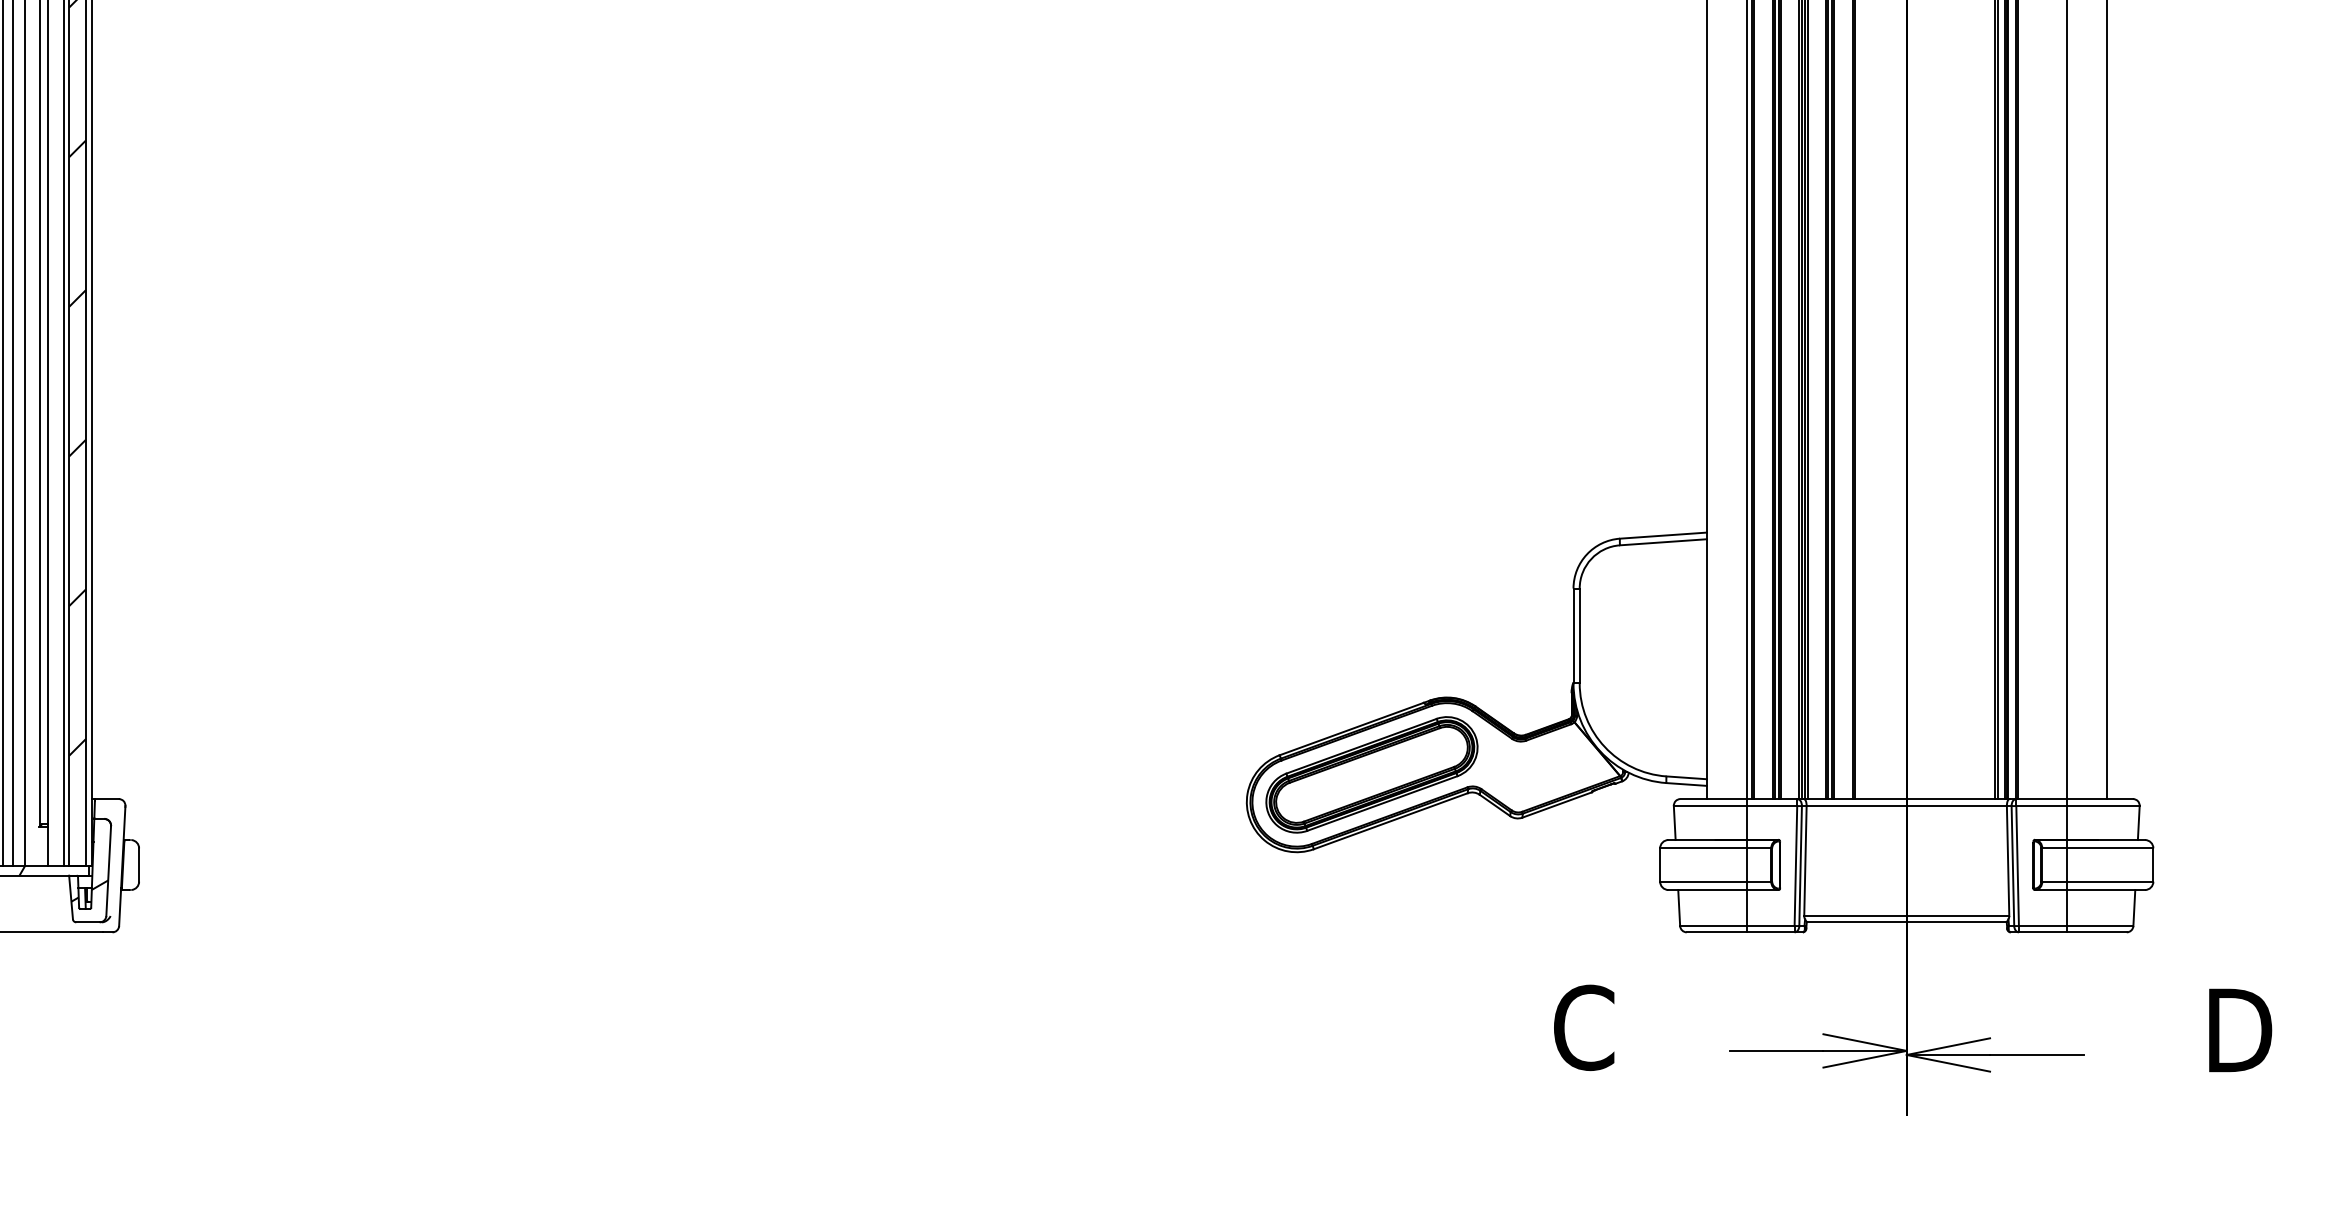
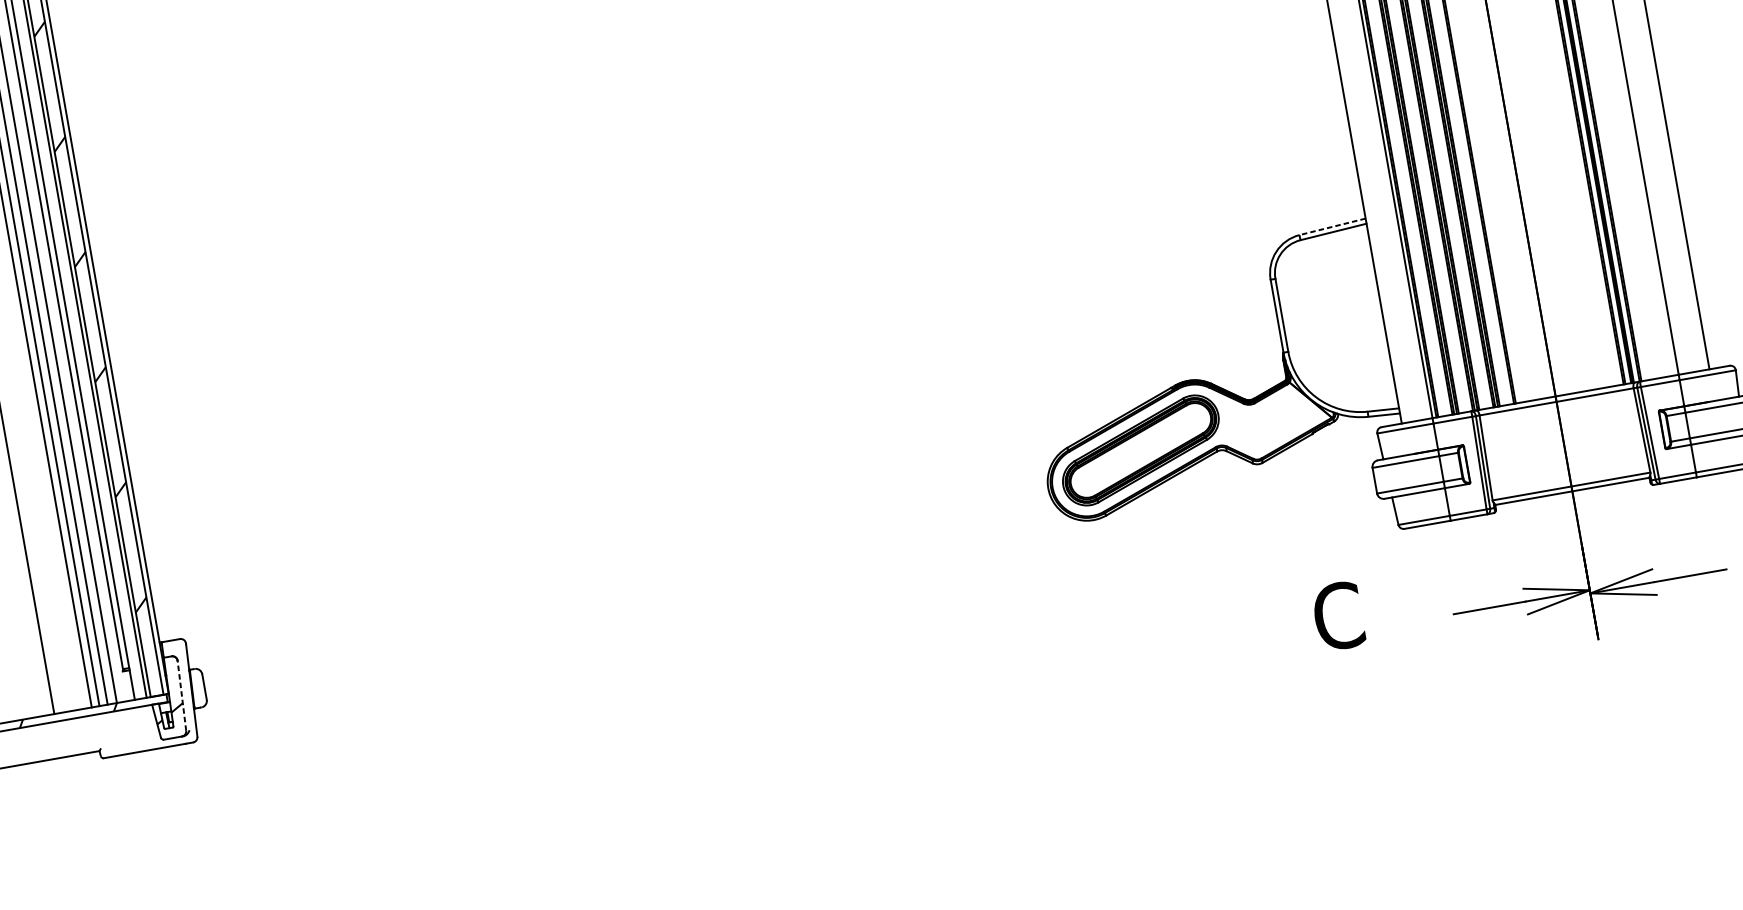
line: (1663, 535) -> (1332, 226), solid -> dashed
line: (108, 870) -> (181, 695), solid -> dashed

